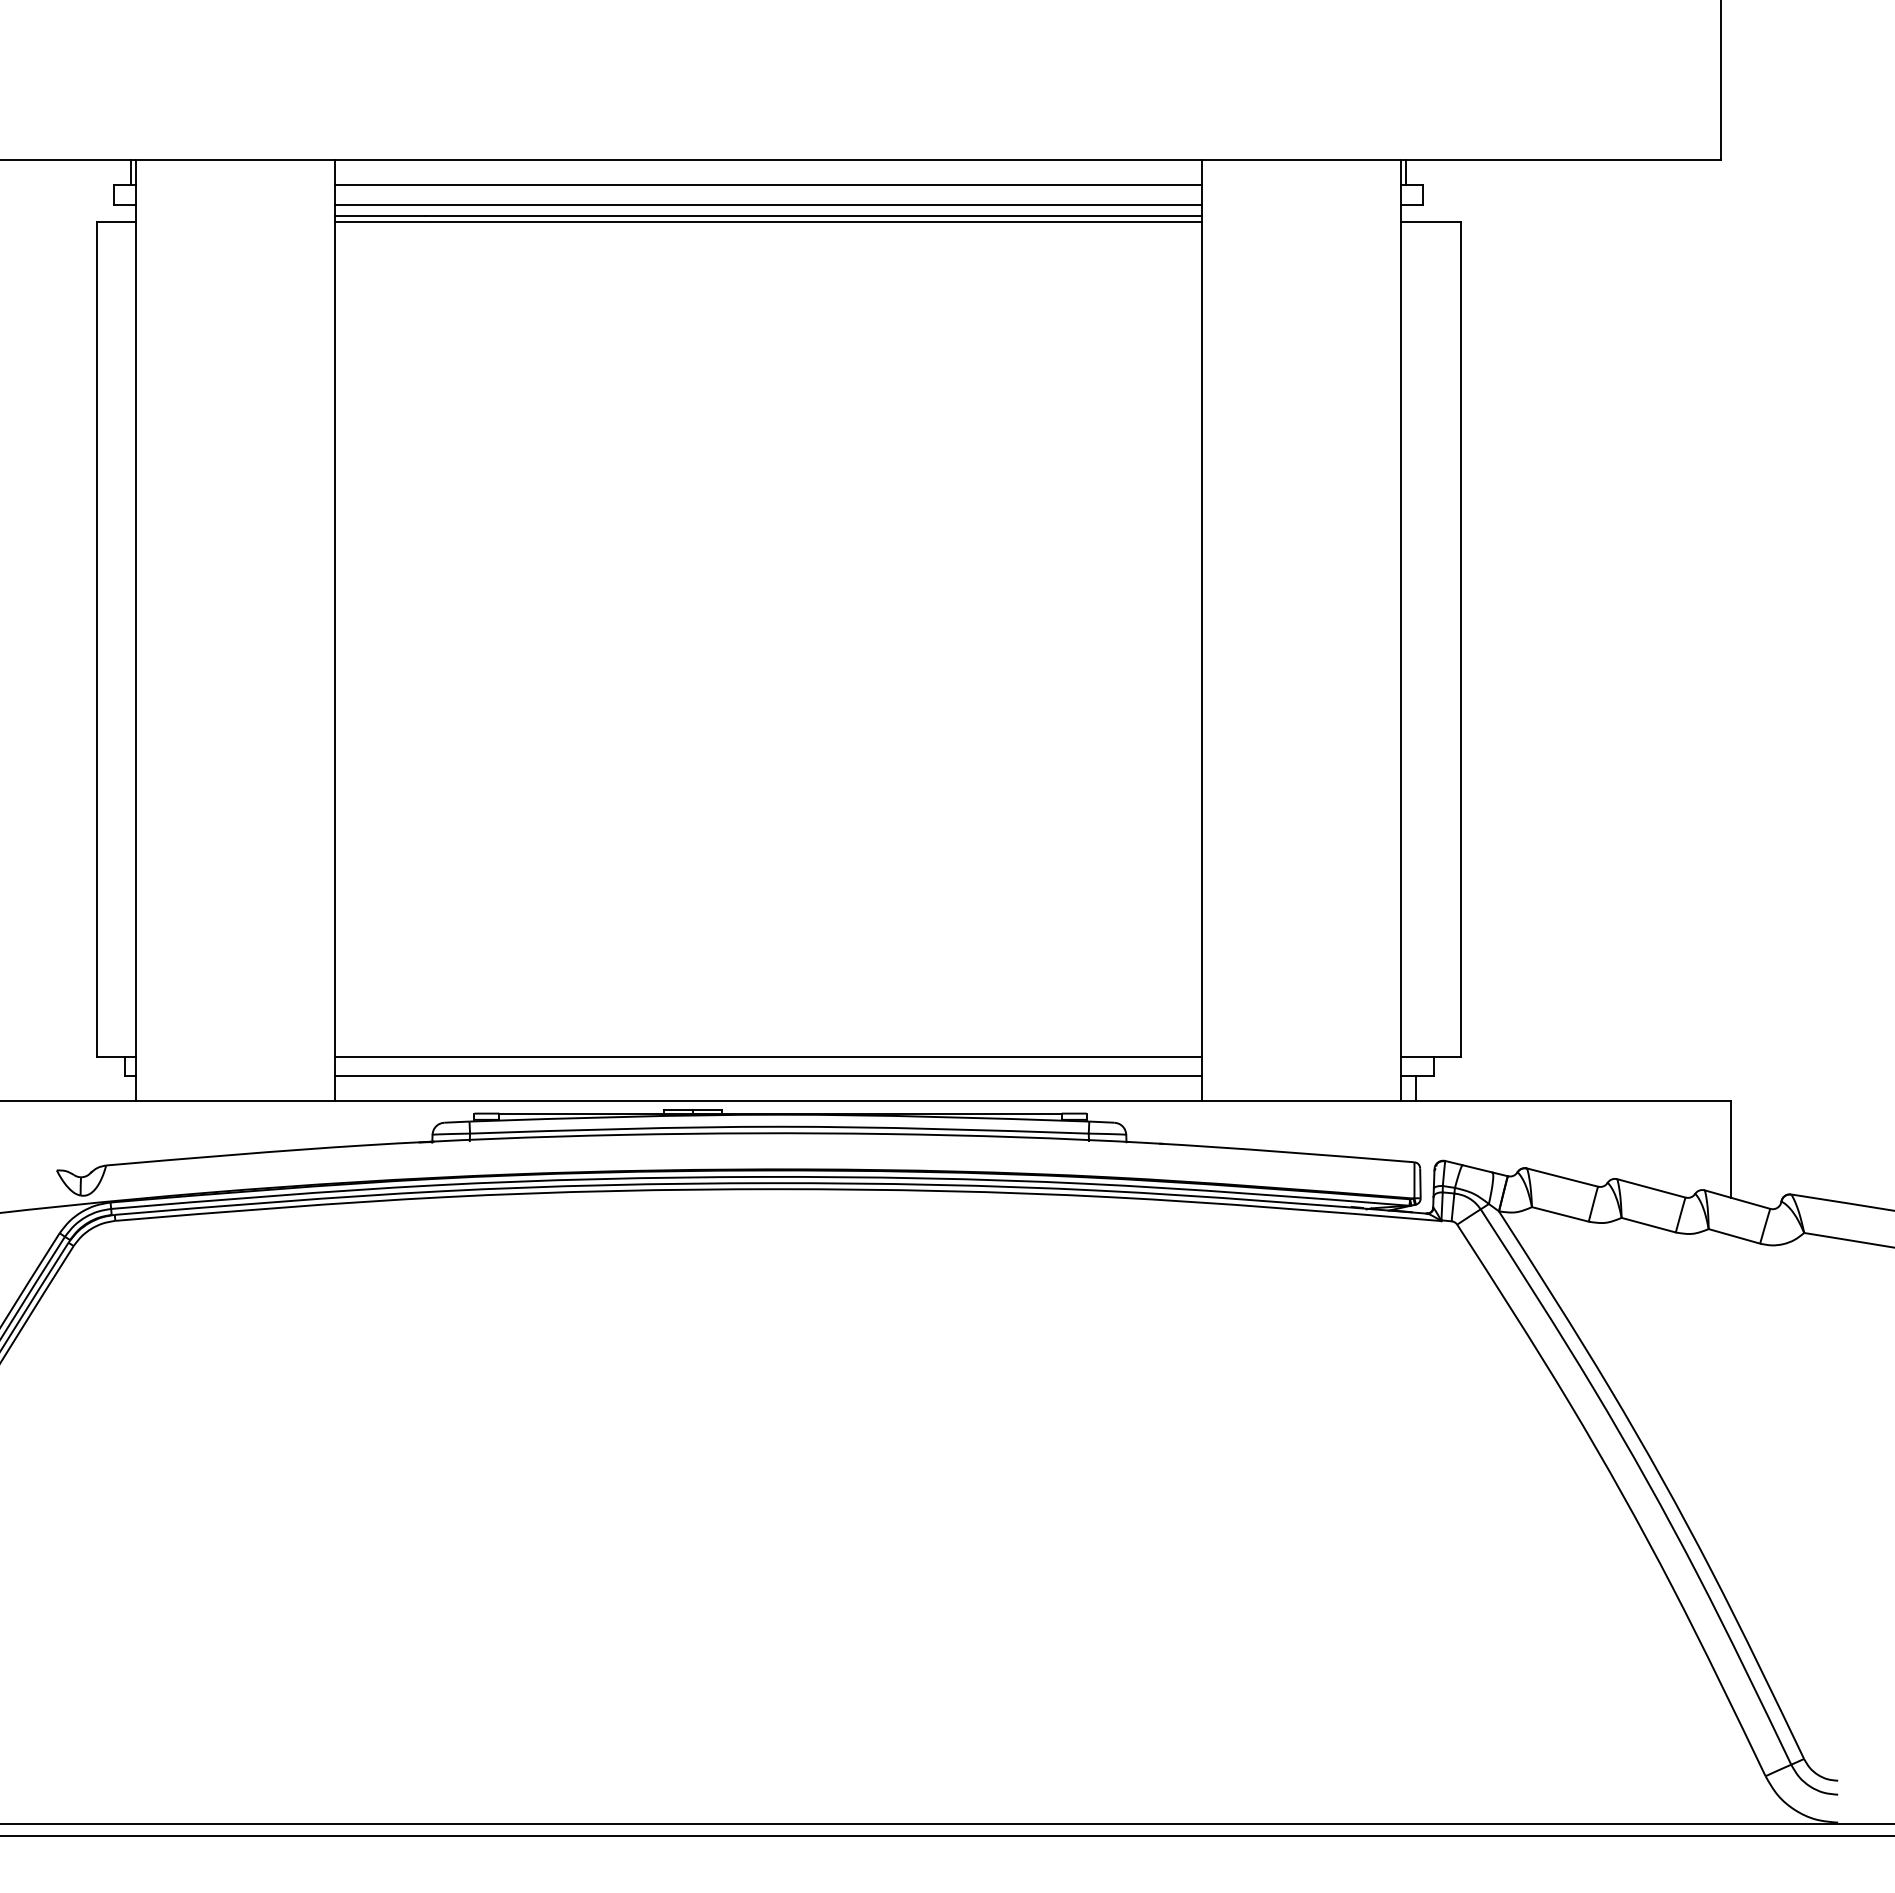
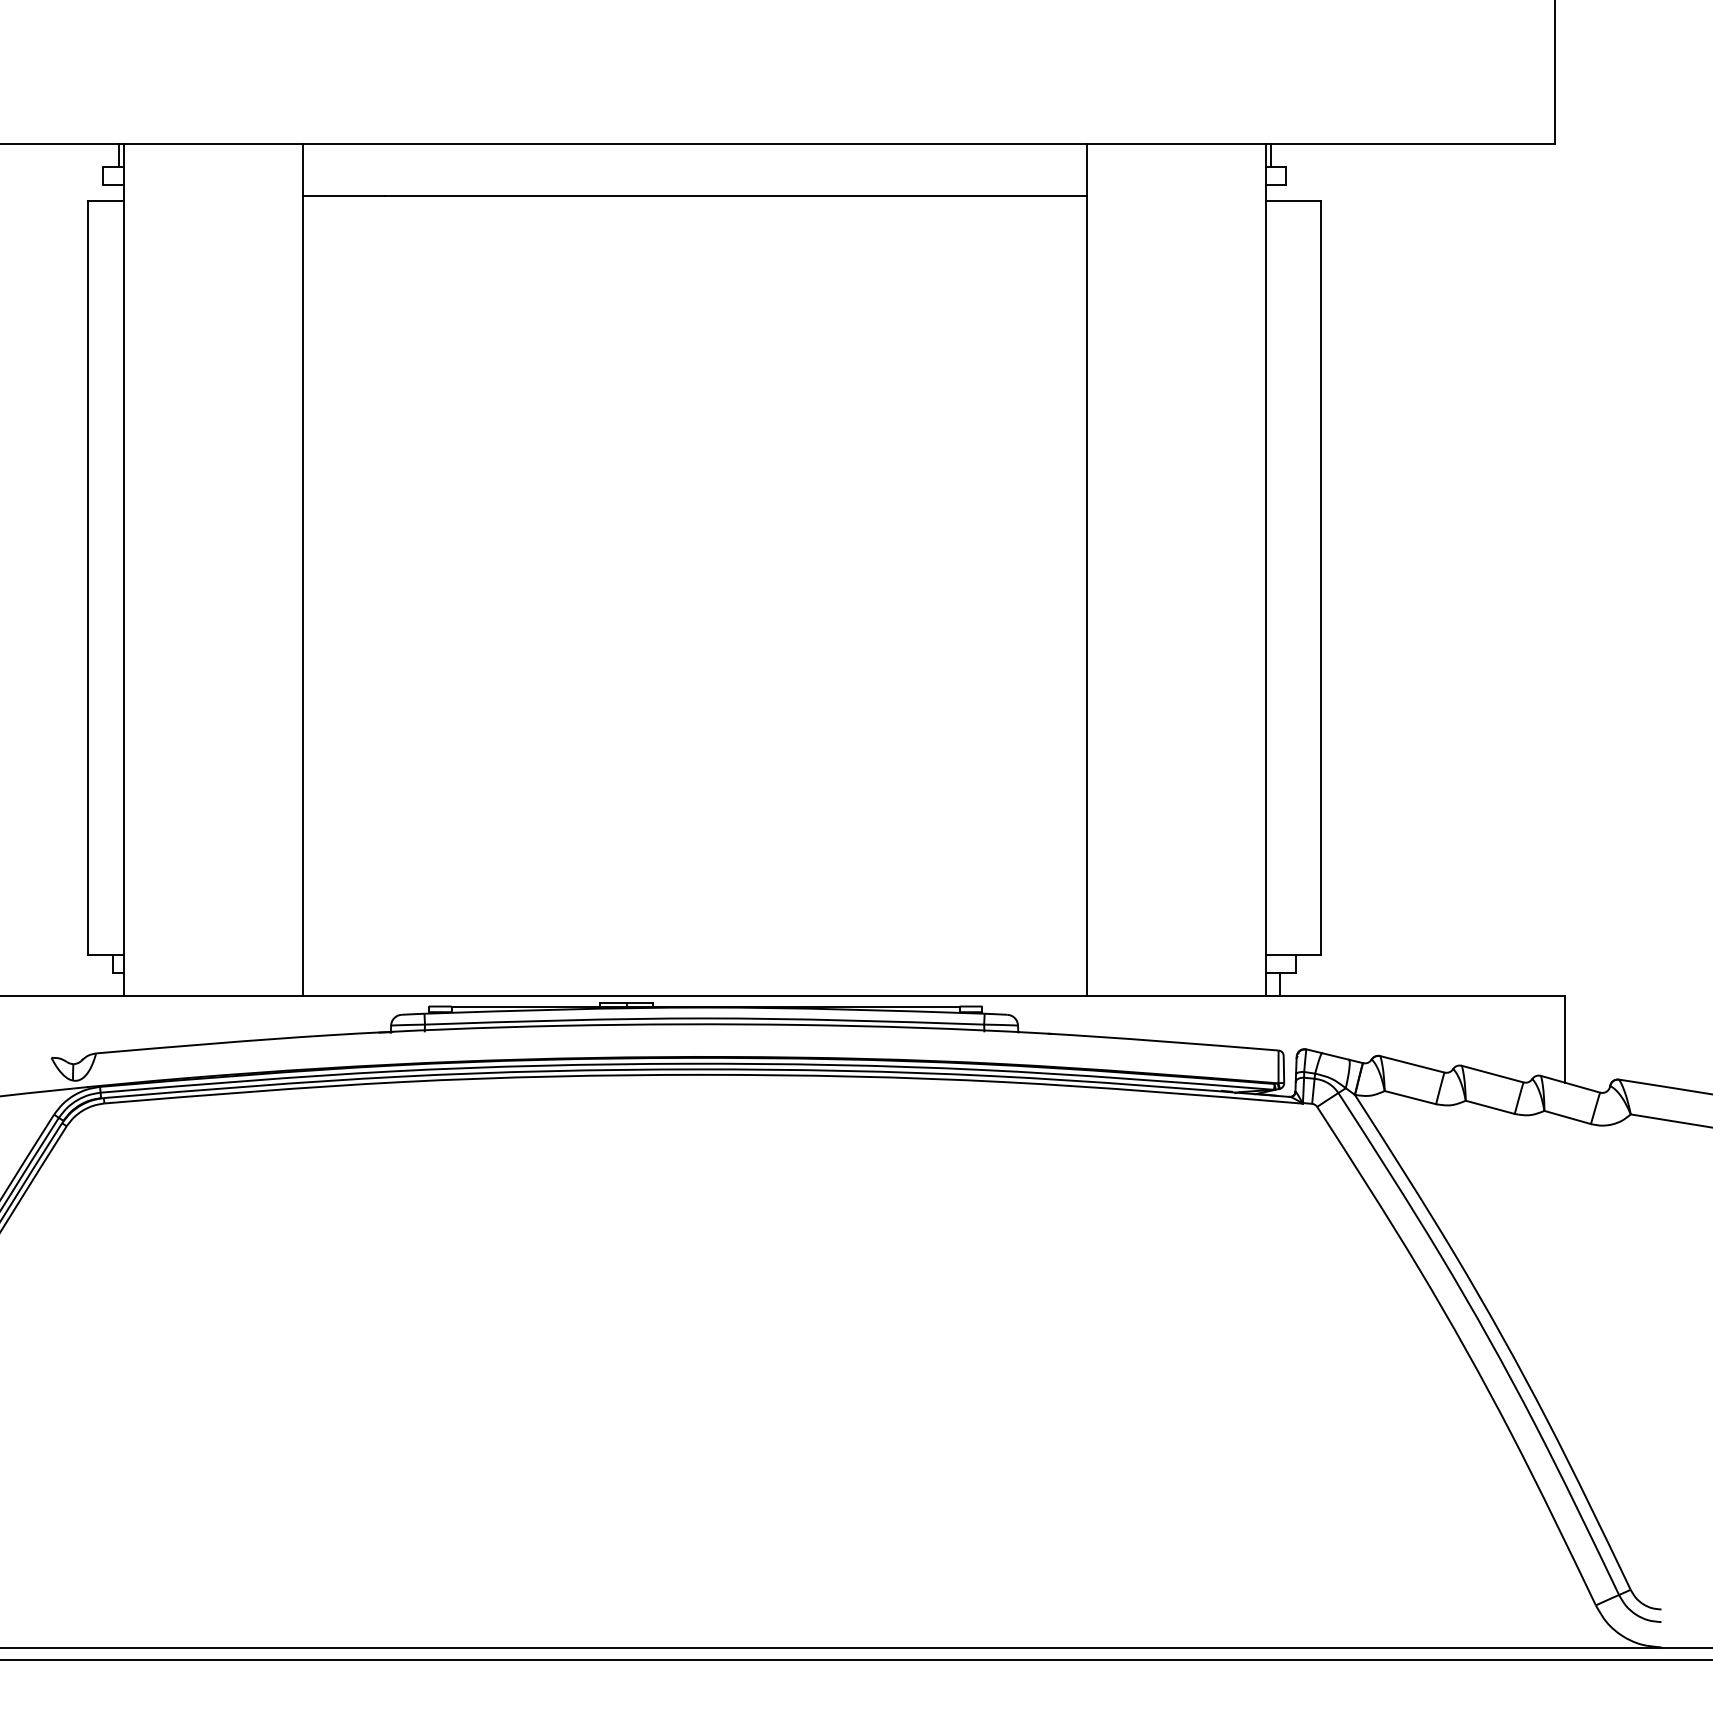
line: (768, 184) -> (694, 166), removed
line: (768, 204) -> (694, 184), removed
line: (768, 222) -> (694, 201), removed
line: (768, 1056) -> (694, 954), removed
line: (768, 1076) -> (694, 972), removed

